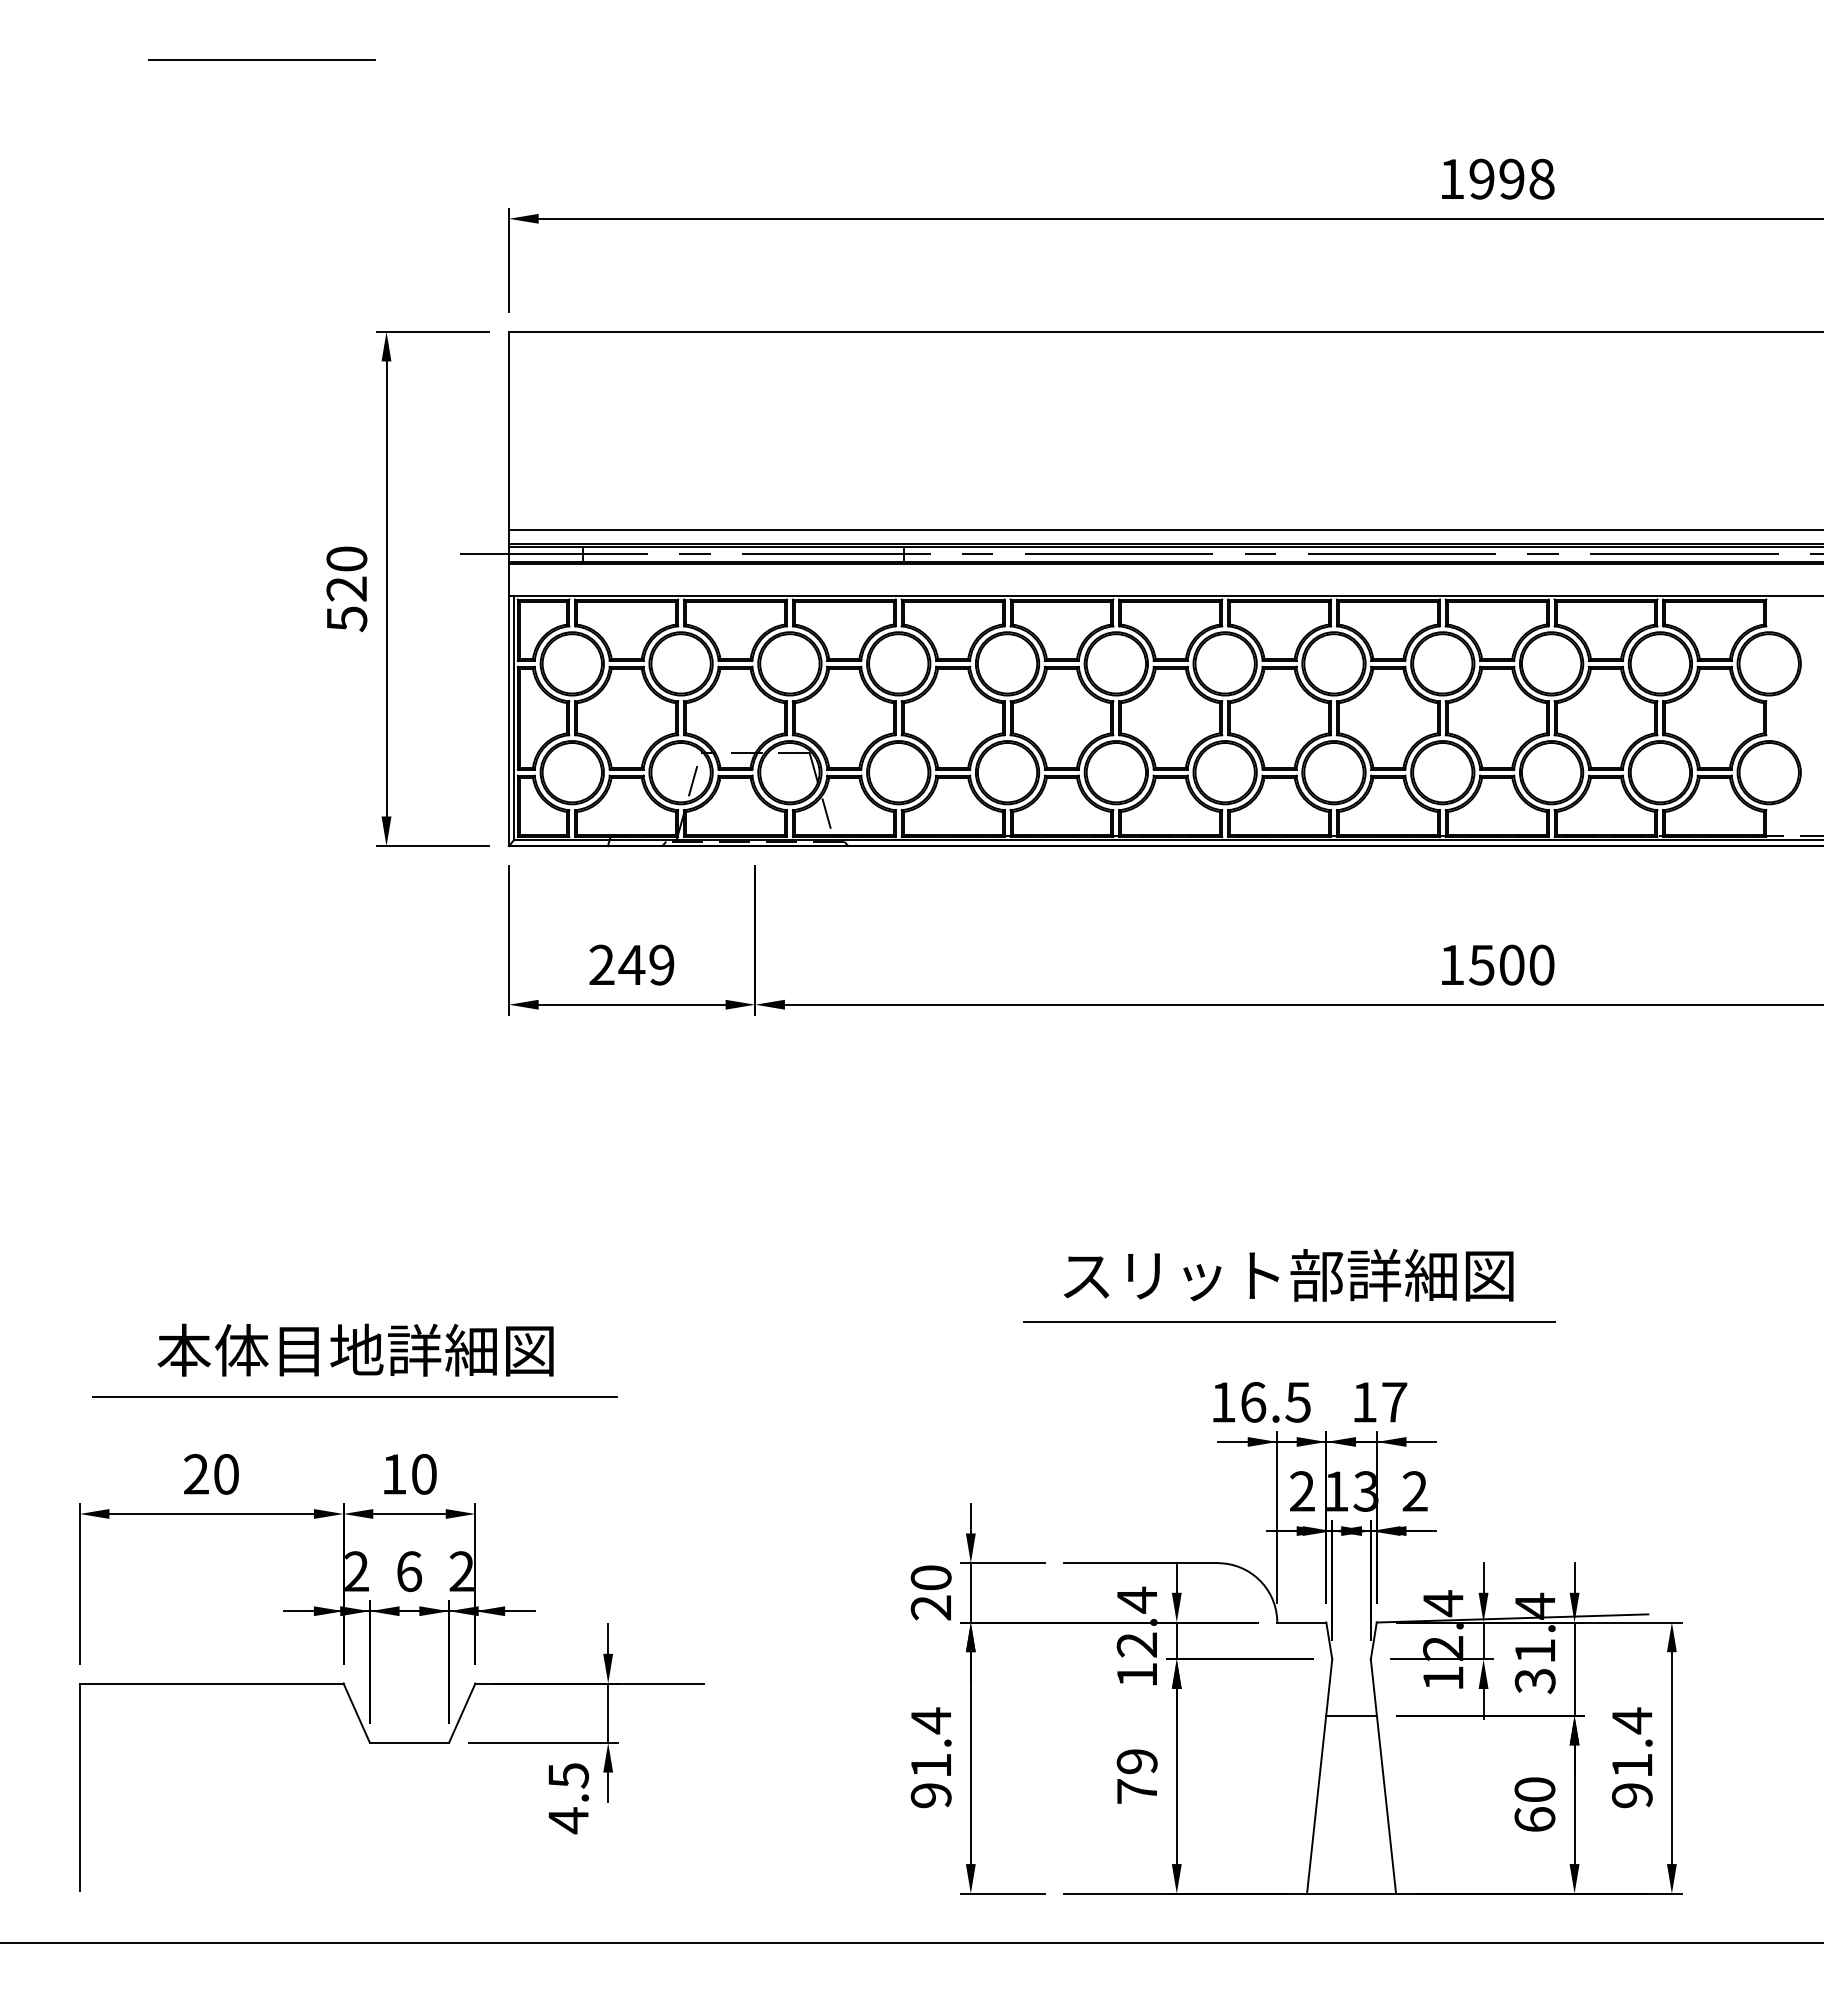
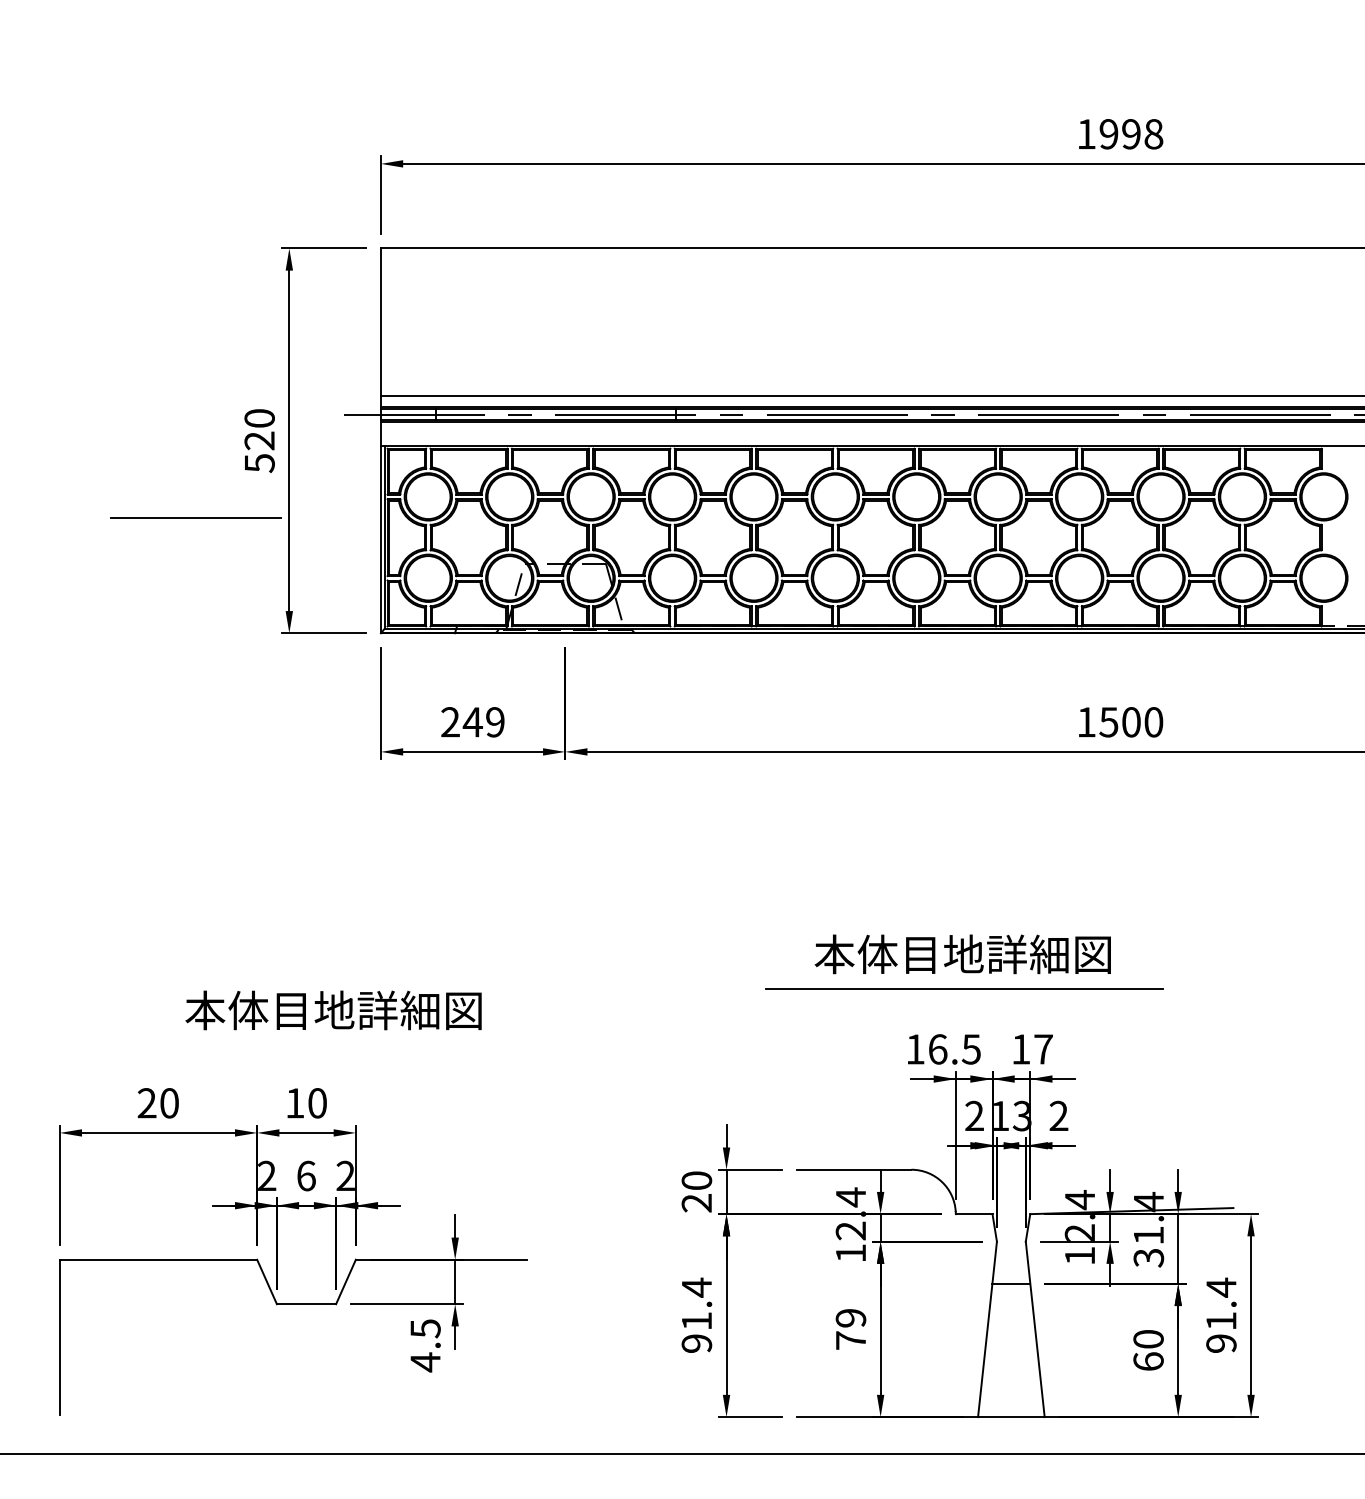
line: (261, 59) -> (195, 517), moved
text: (1288, 1274) -> (964, 953), スリット部詳細図 -> 本体目地詳細図
text: (355, 1349) -> (333, 1009), moved
line: (354, 1396) -> (265, 1045), removed

